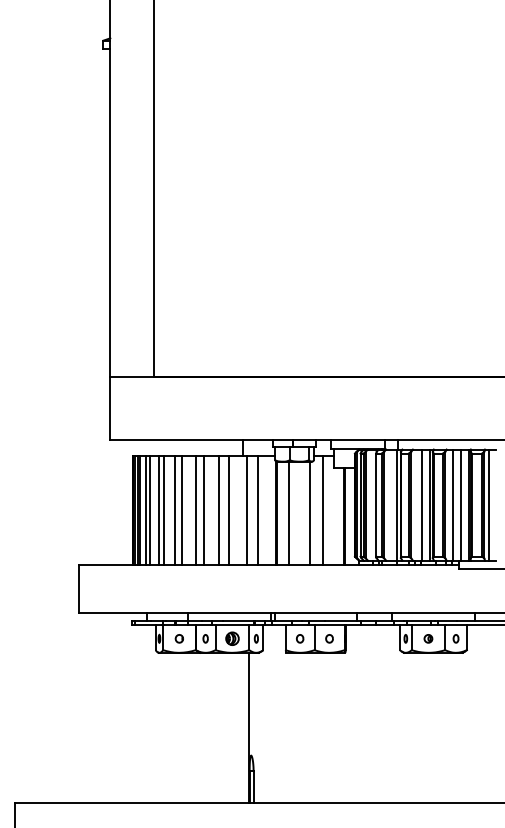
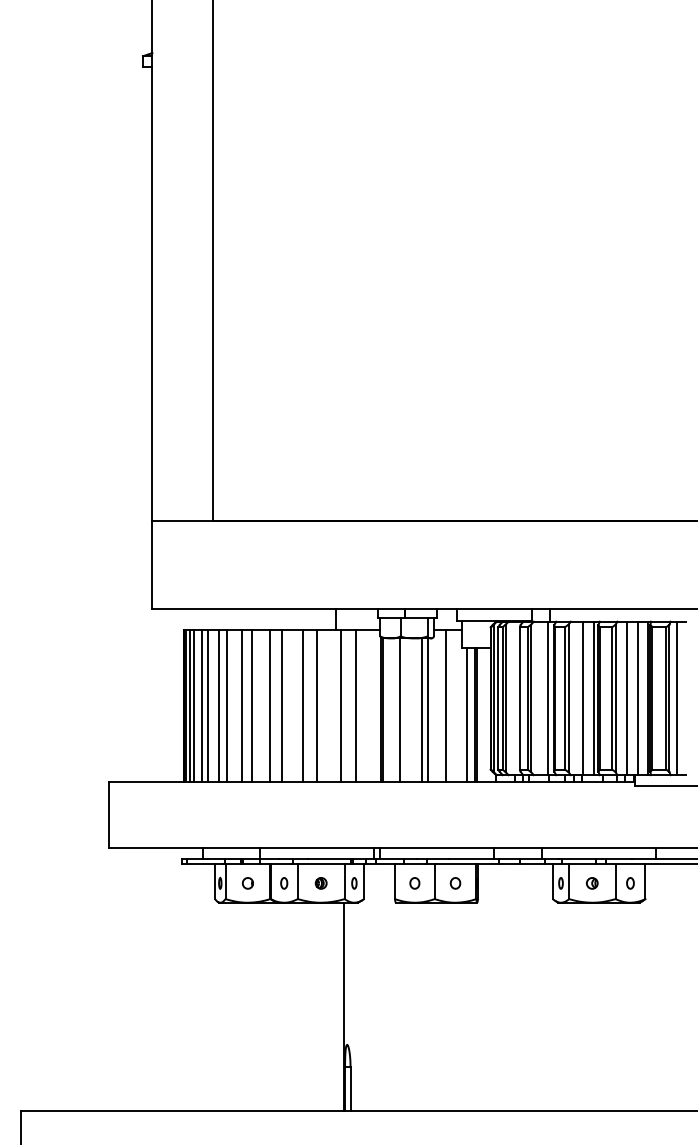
line: (305, 513) -> (422, 709), added
line: (338, 516) -> (467, 714), added
part: (231, 638) -> (320, 883), size x0.62

